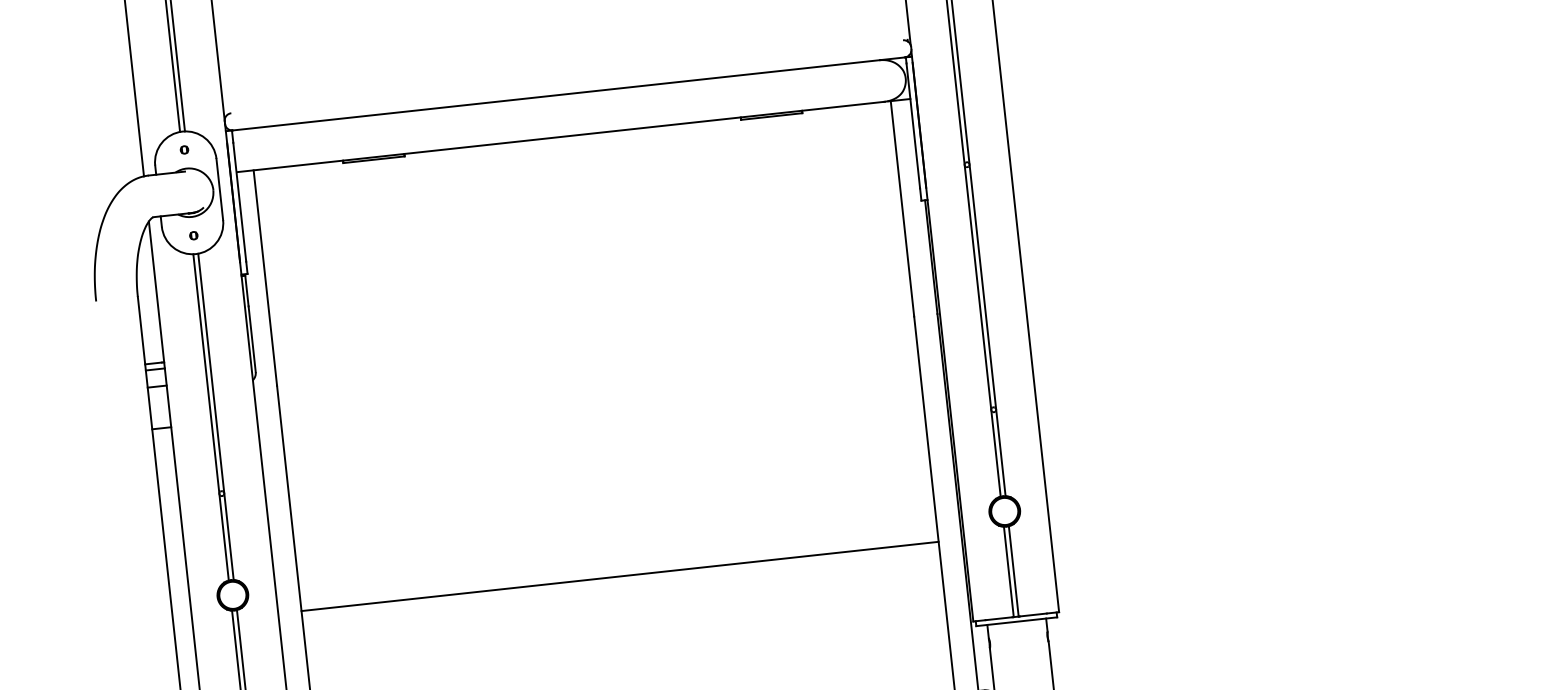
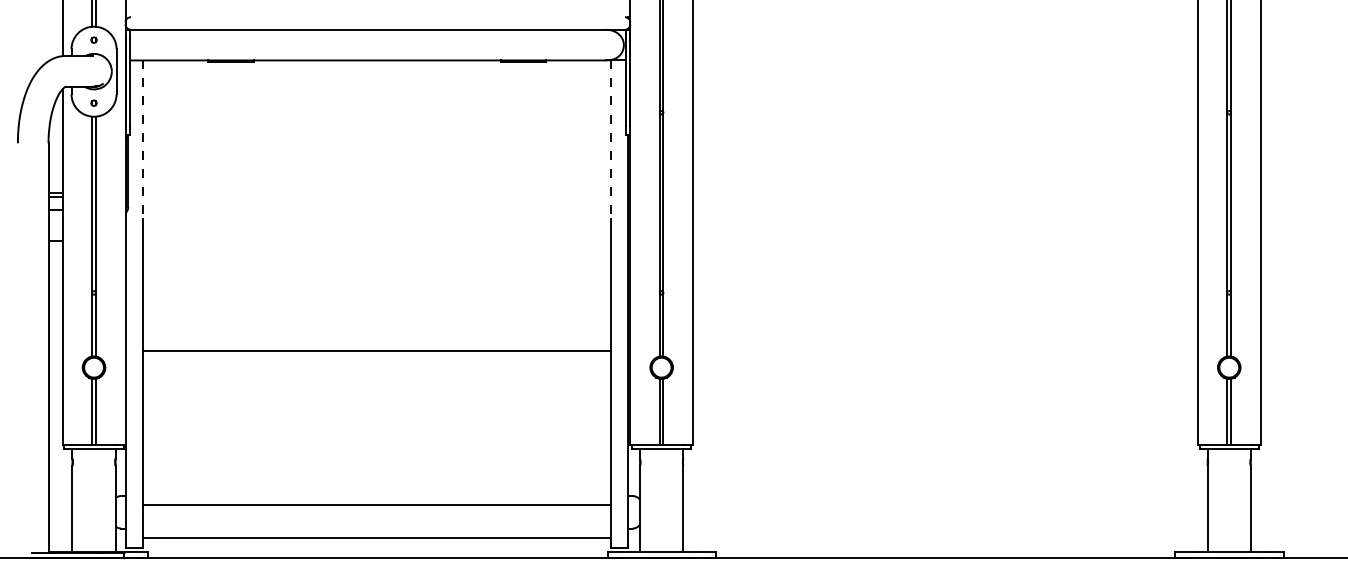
line: (903, 209) -> (611, 140), solid -> dashed
line: (265, 279) -> (142, 140), solid -> dashed
line: (619, 576) -> (376, 350), moved

